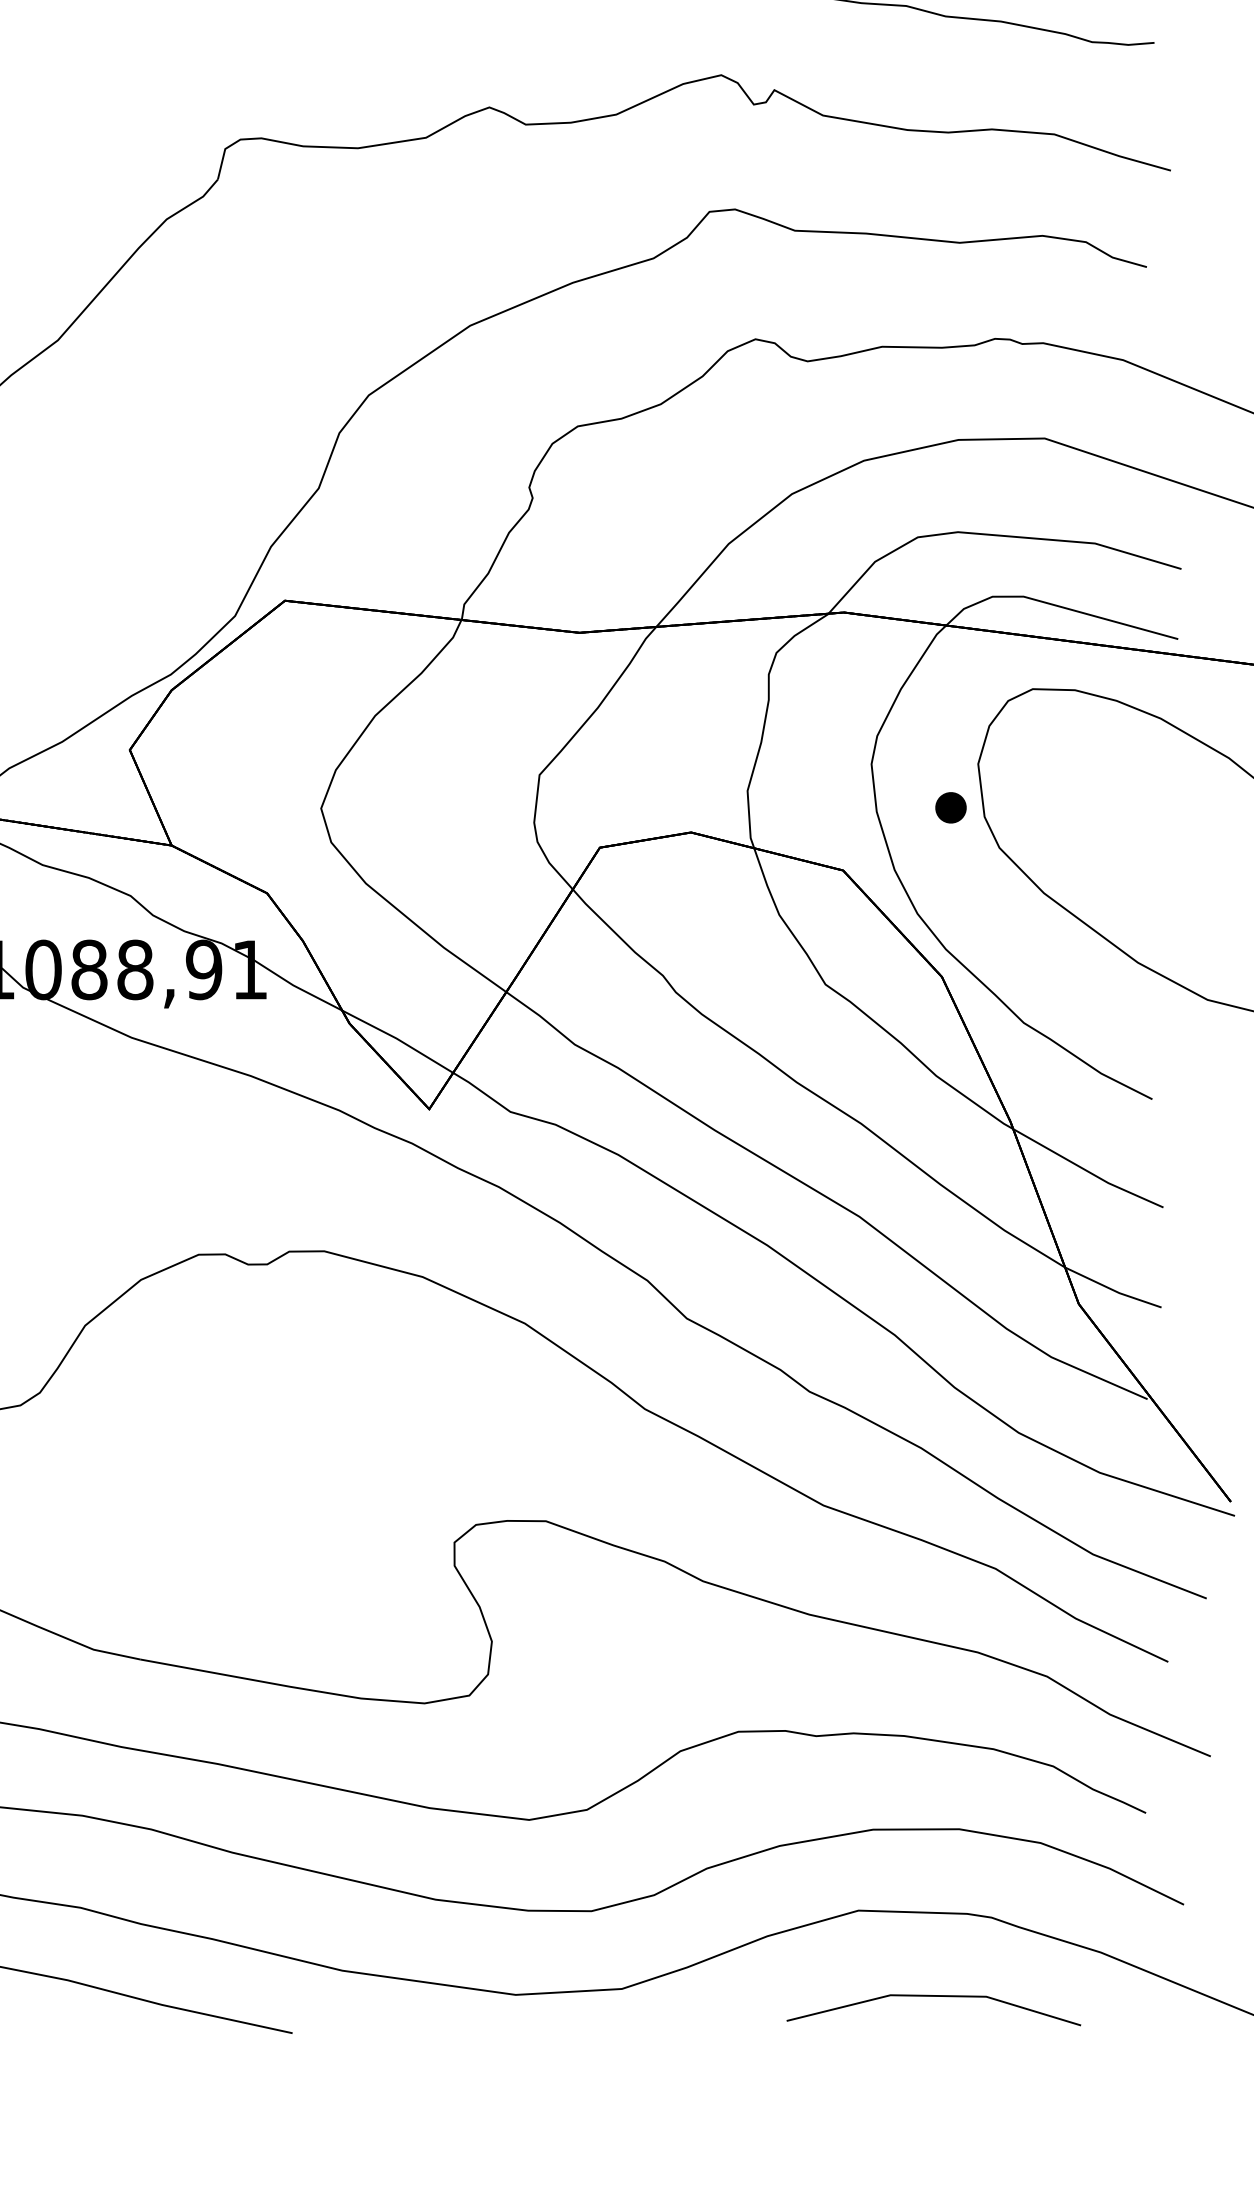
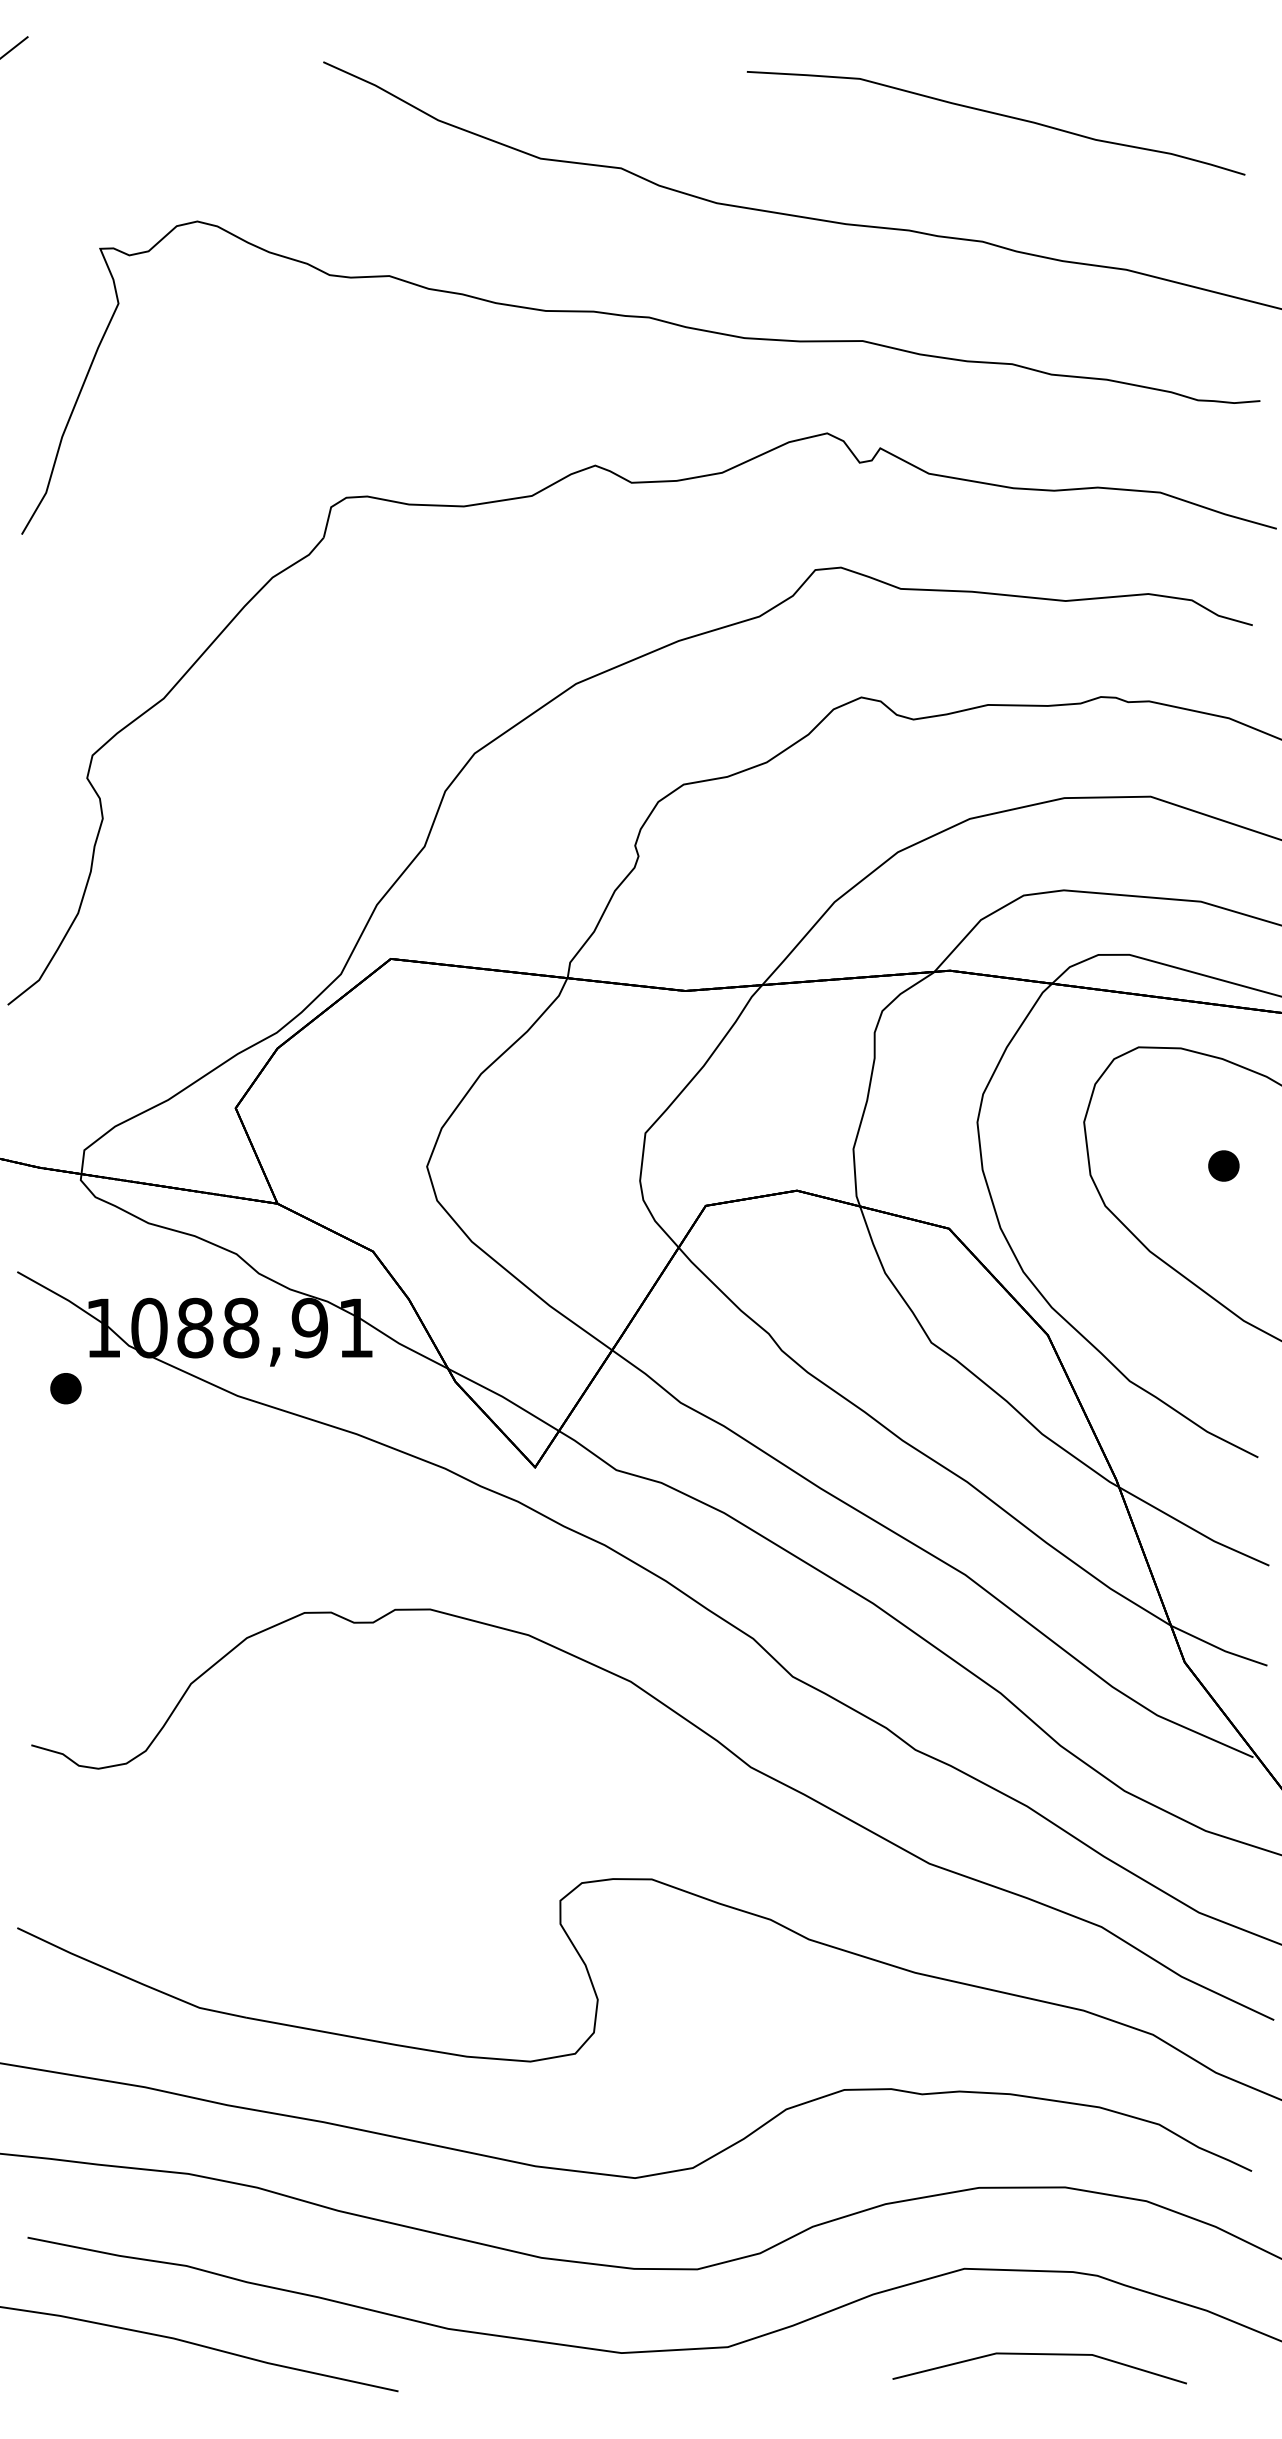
part: (950, 807) -> (1223, 1165), moved

